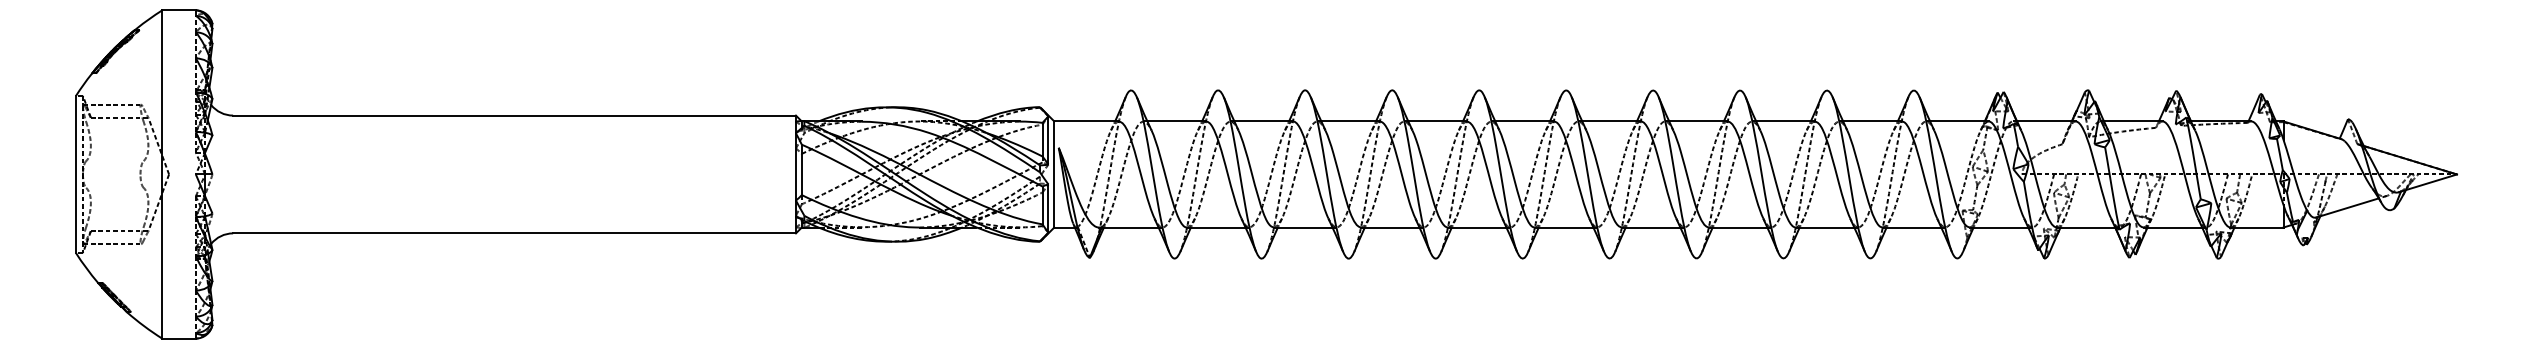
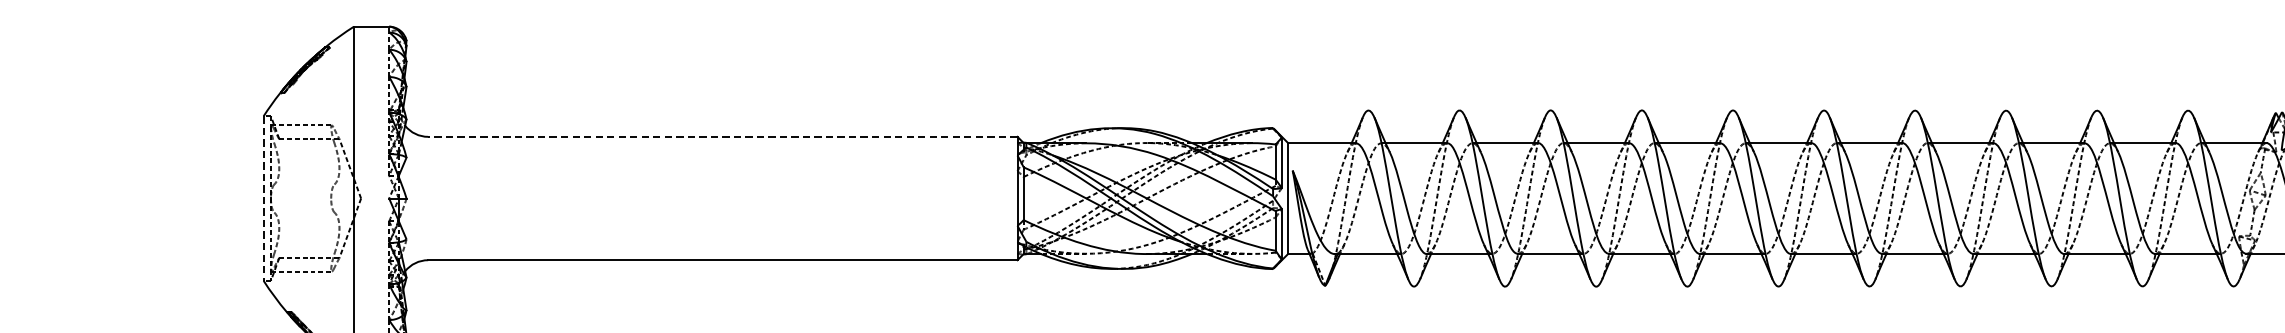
line: (514, 115) -> (722, 136), solid -> dashed
line: (75, 174) -> (263, 198), solid -> dashed

